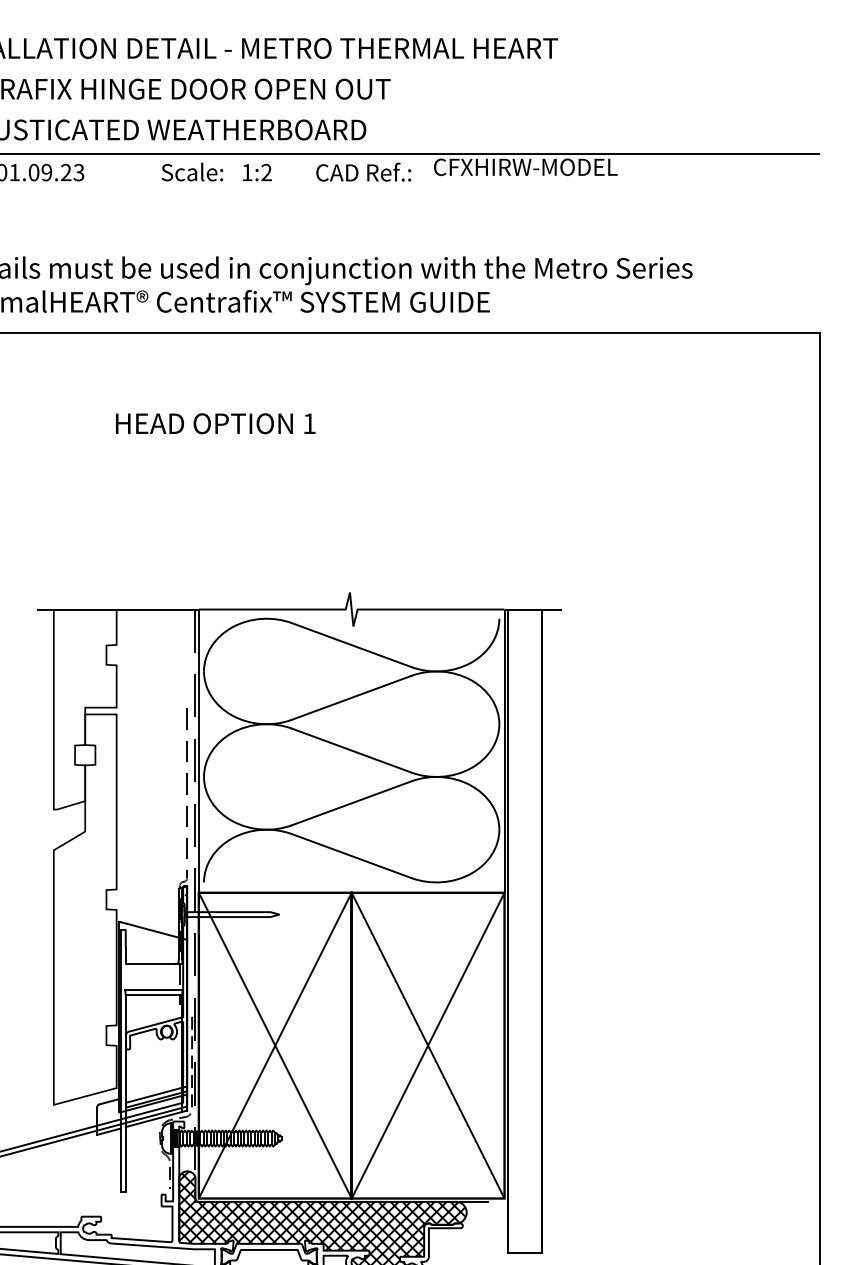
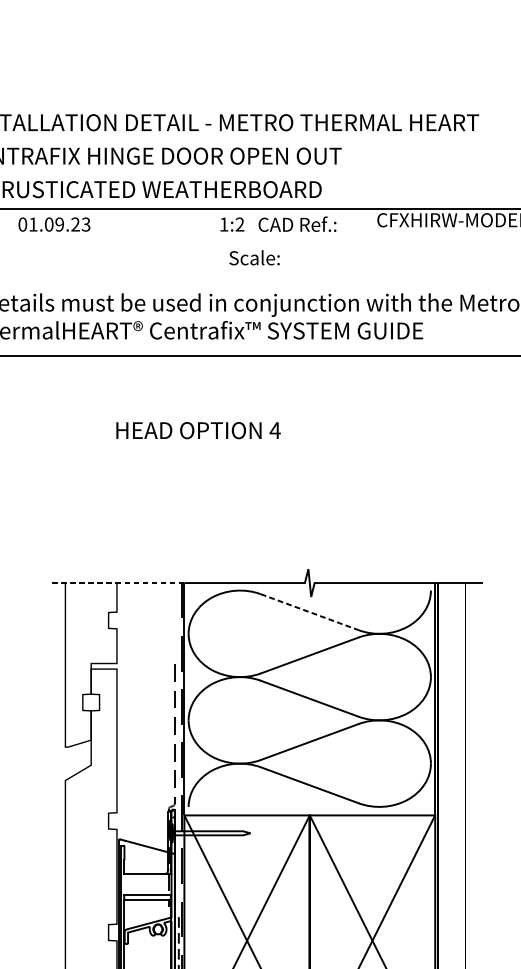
text: (192, 171) -> (254, 257), moved
text: (363, 171) -> (297, 223), moved
text: (309, 423) -> (275, 430), 1 -> 4
line: (117, 609) -> (117, 582), solid -> dashed
line: (351, 645) -> (309, 612), solid -> dashed

